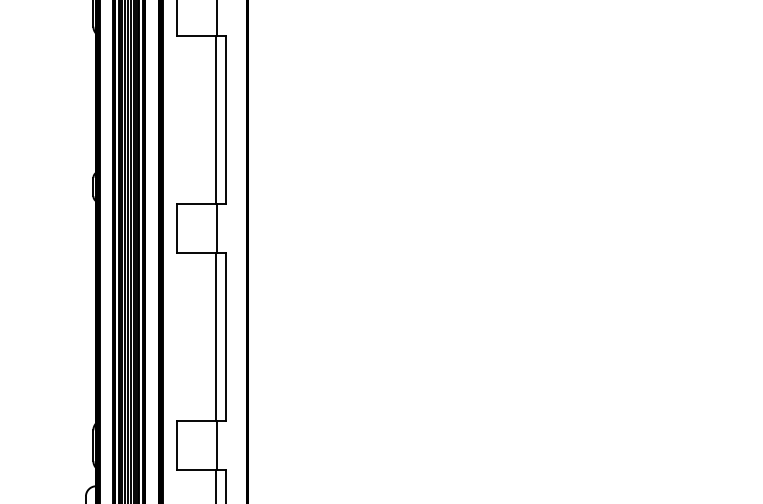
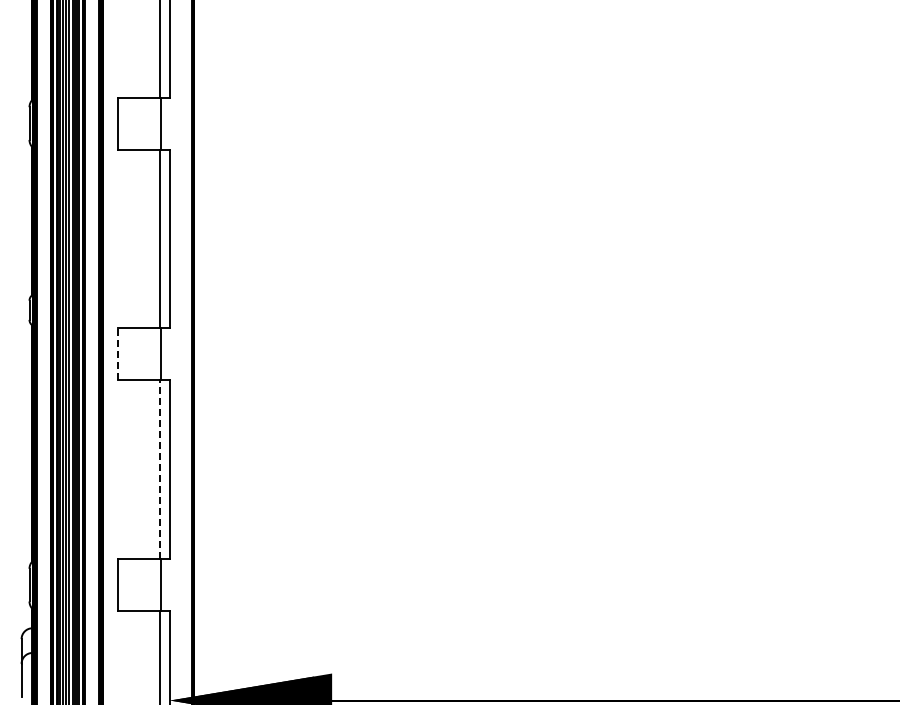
line: (177, 228) -> (118, 354), solid -> dashed
line: (215, 336) -> (159, 469), solid -> dashed

